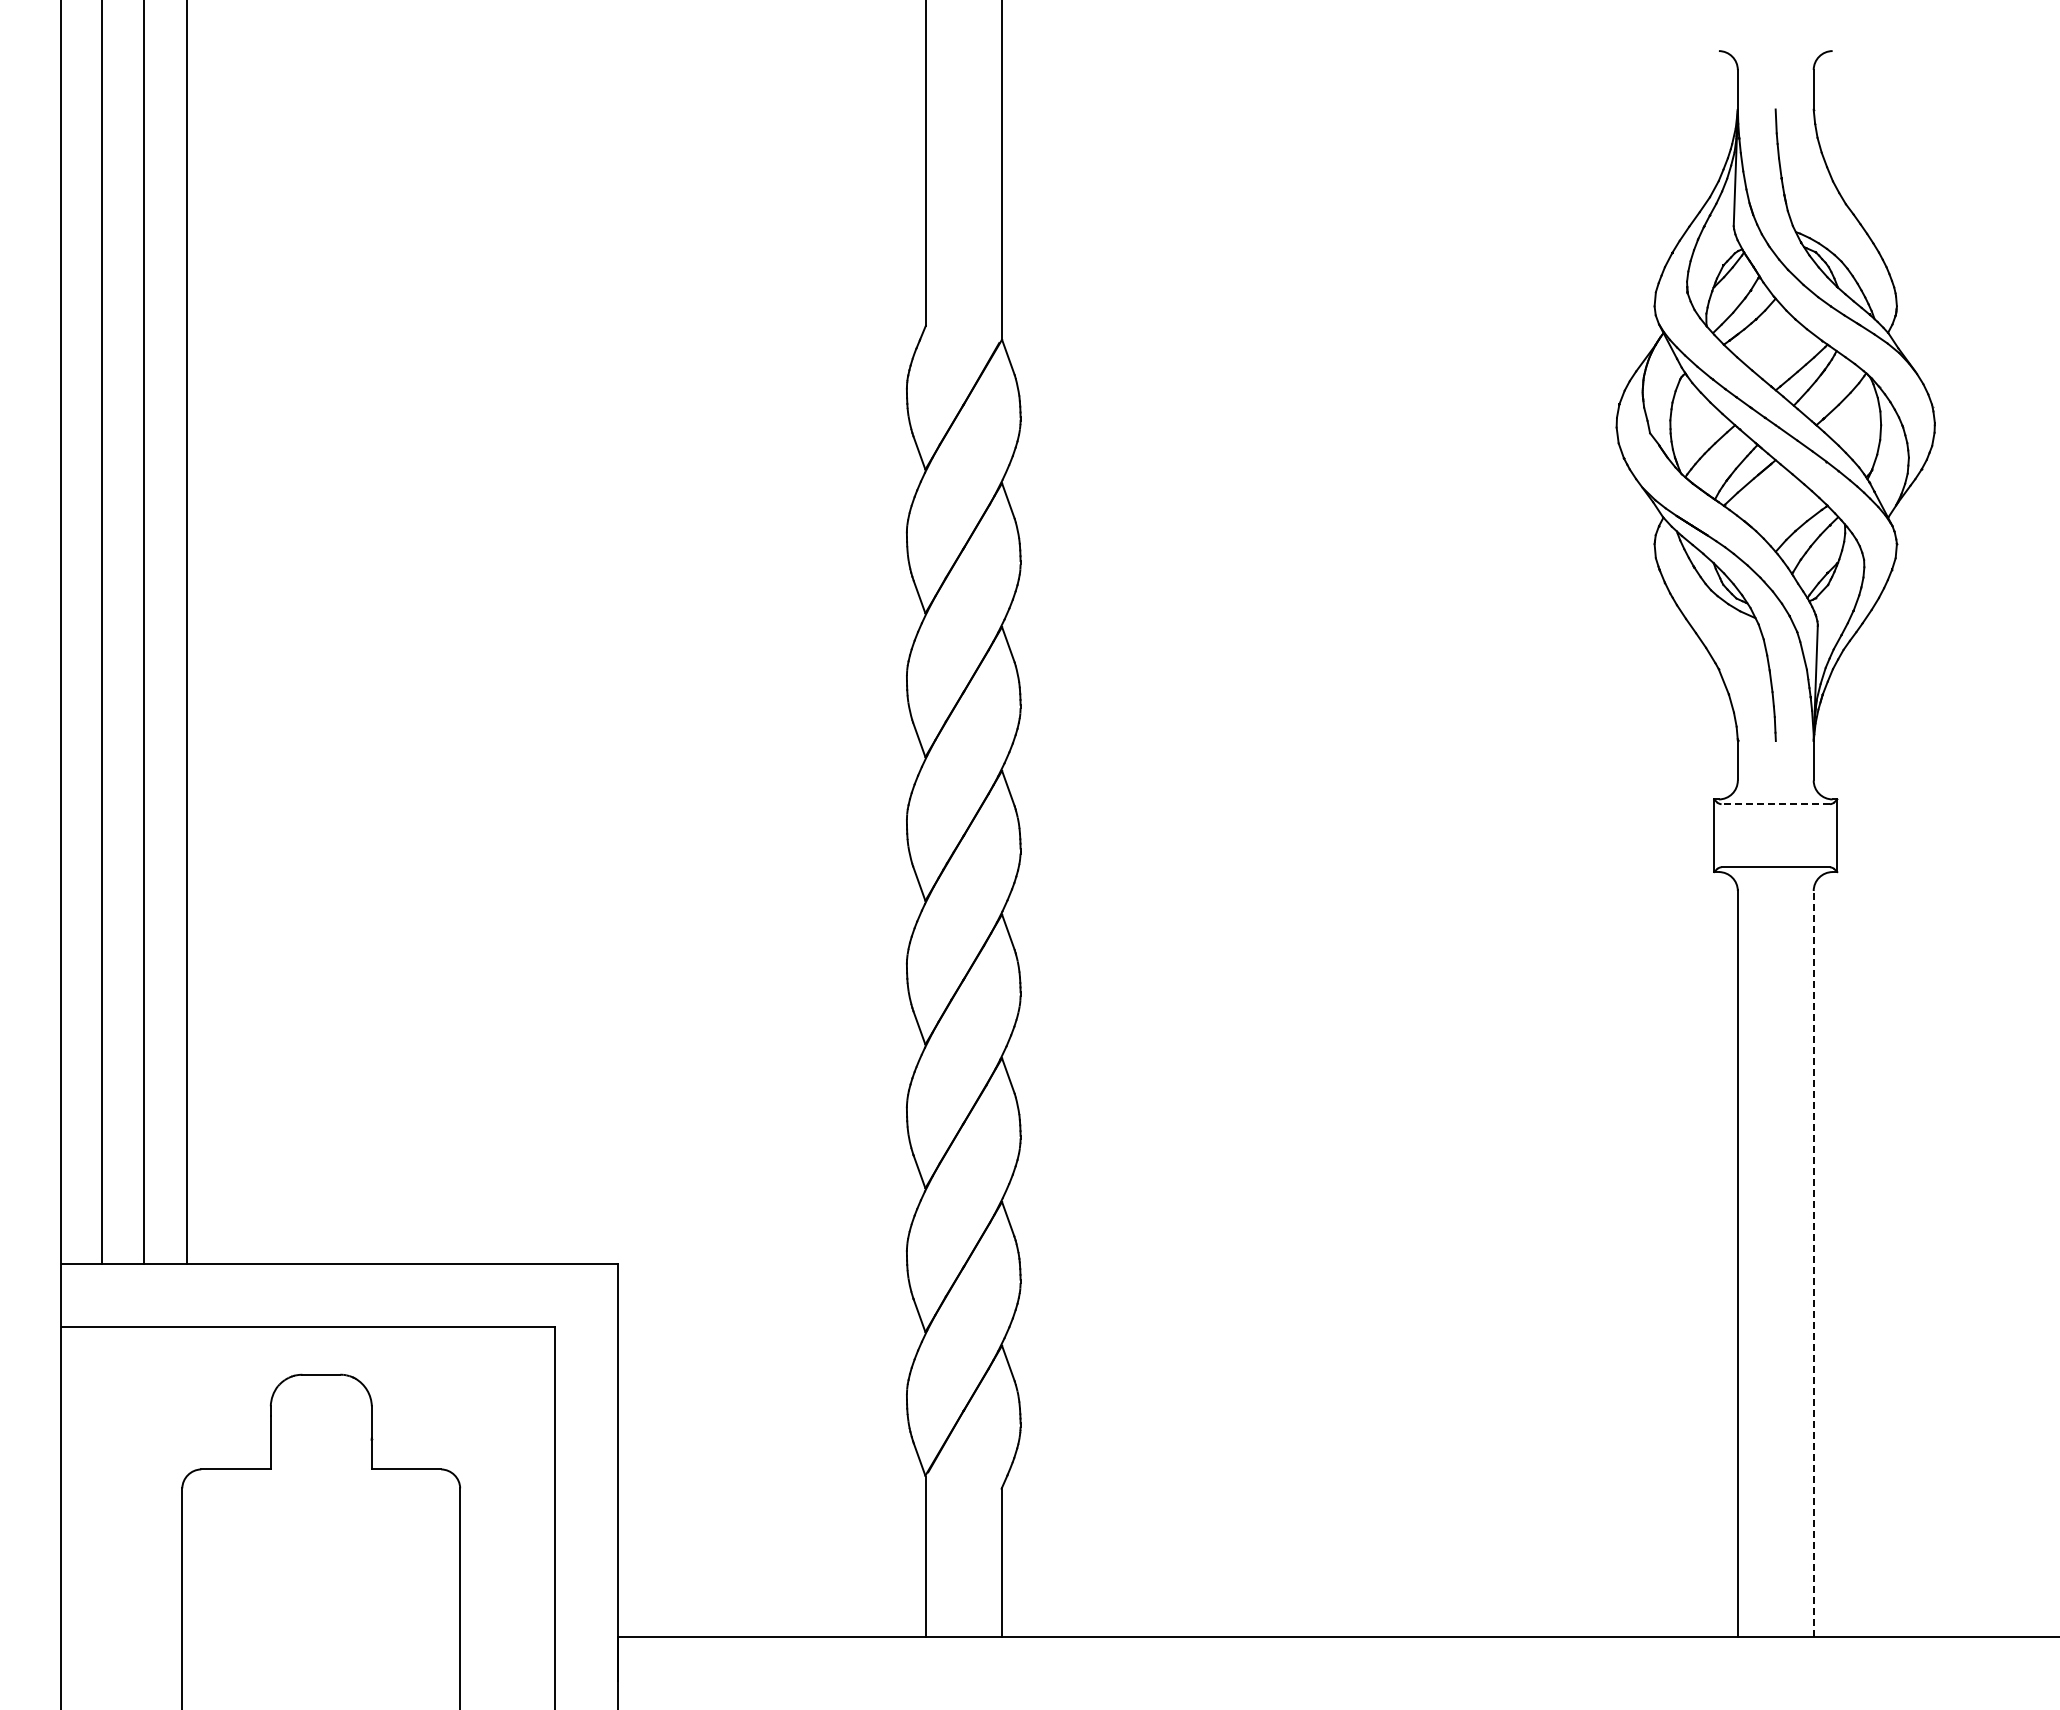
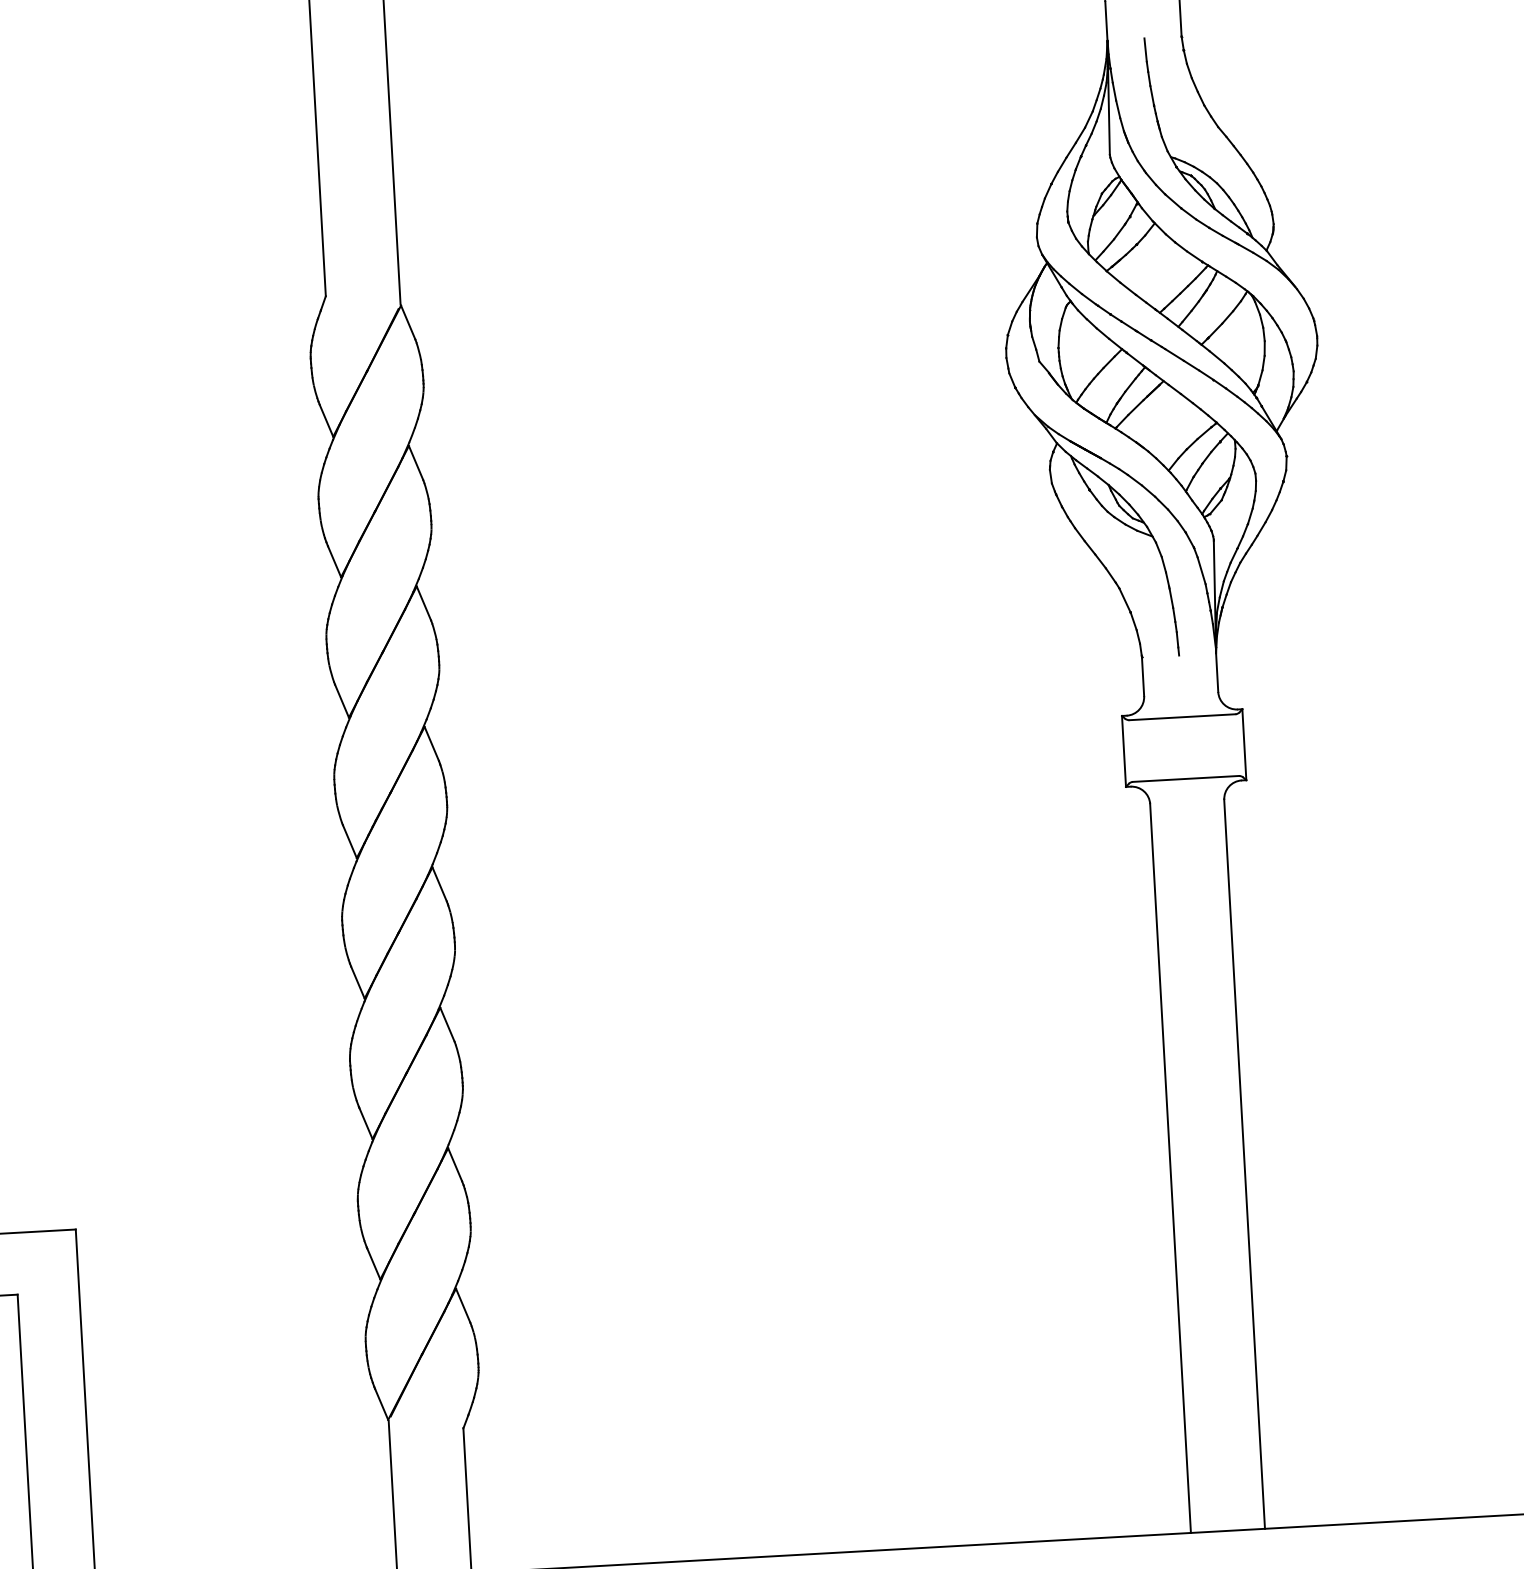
line: (1775, 804) -> (1182, 717), dashed -> solid
line: (1813, 1263) -> (1244, 1164), dashed -> solid

